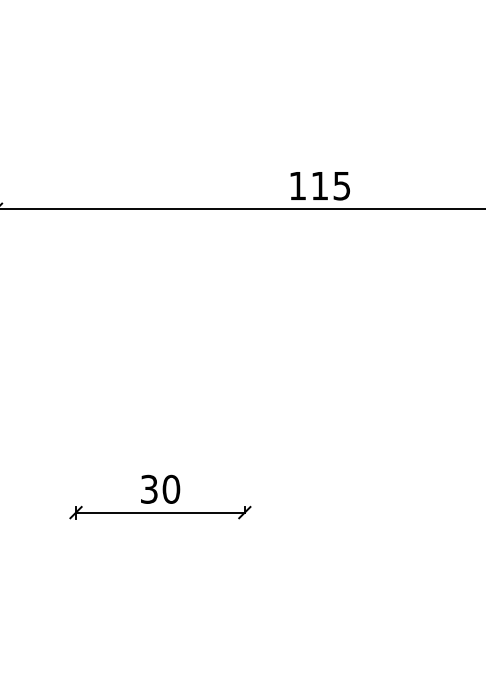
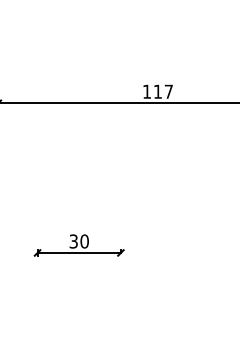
text: (341, 185) -> (168, 91), 115 -> 117

